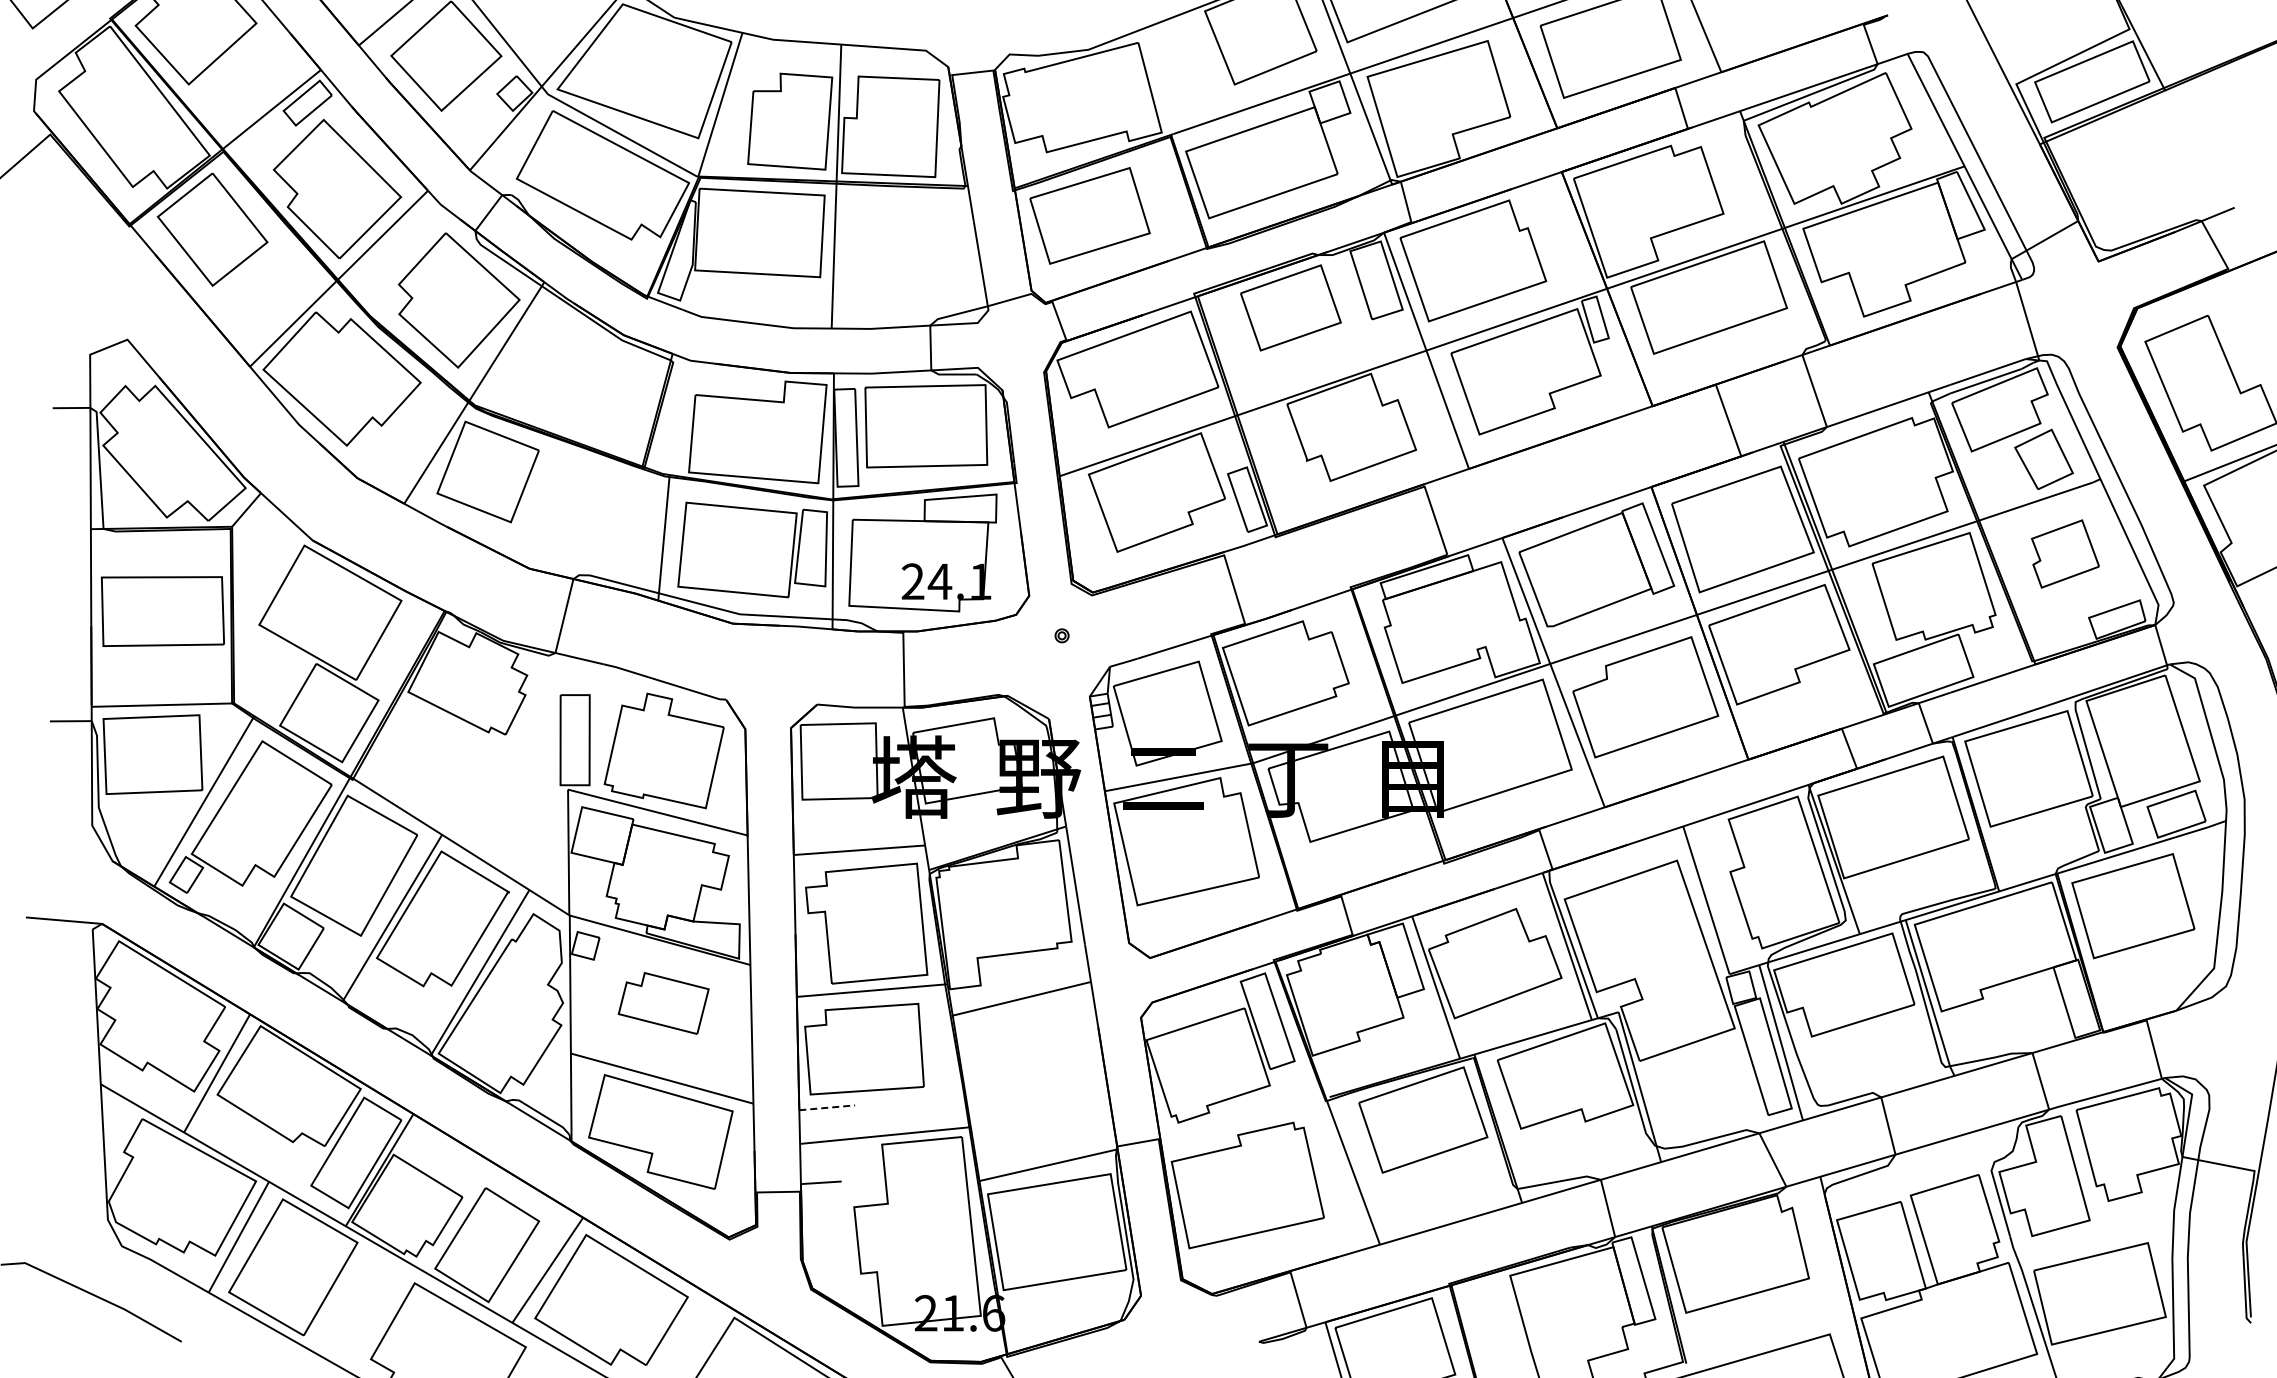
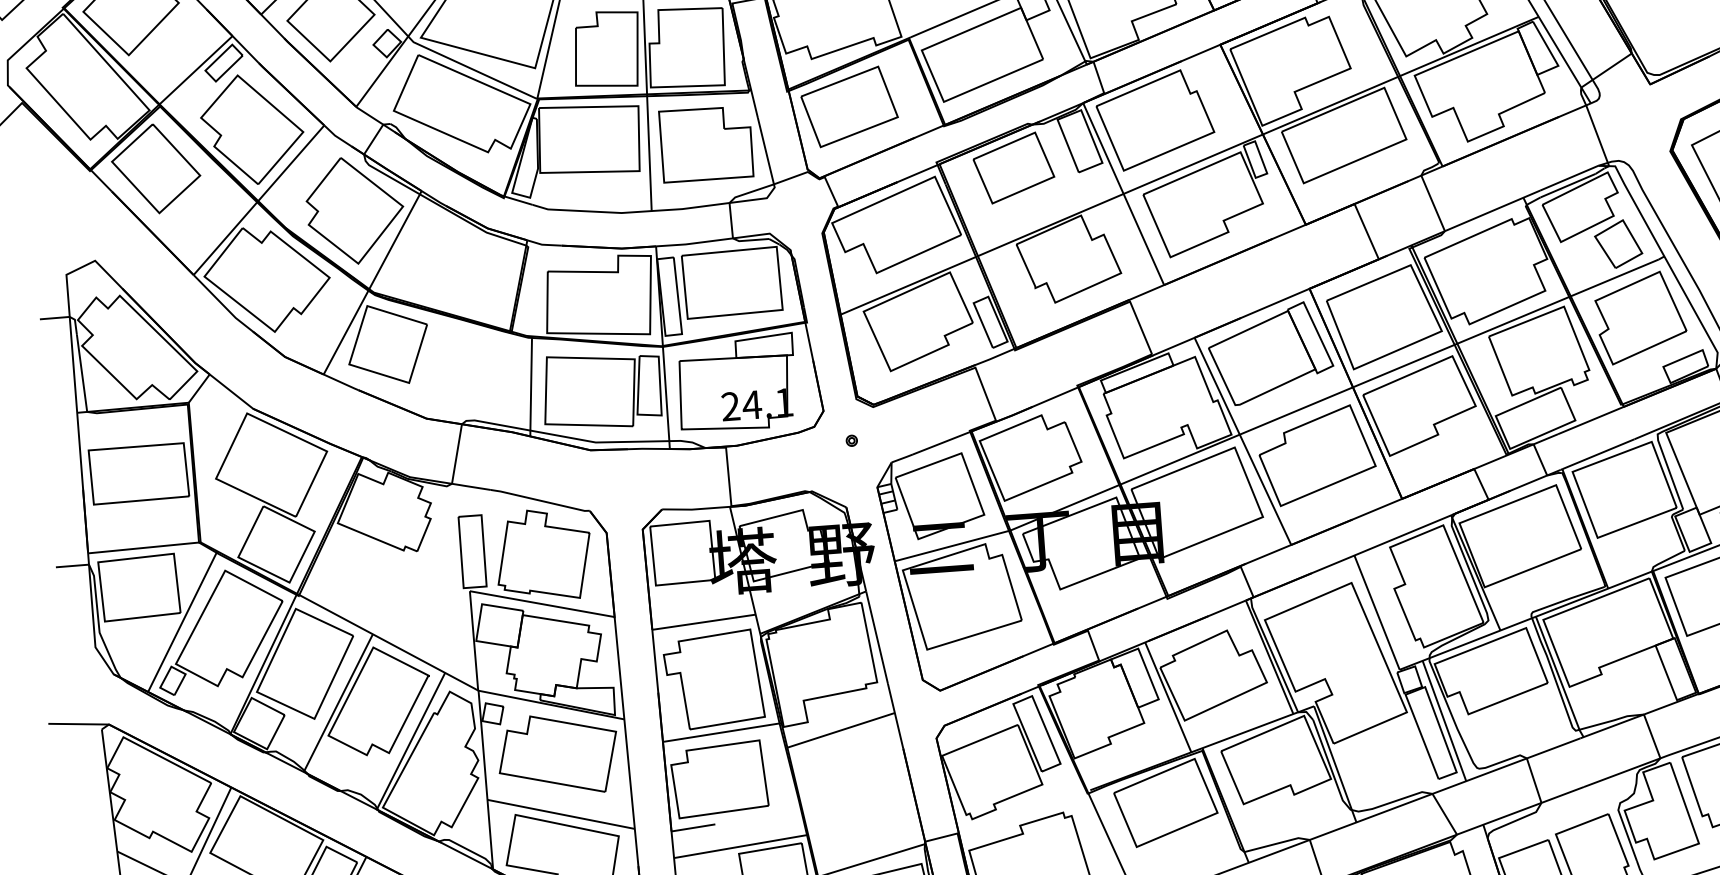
part: (906, 249) -> (706, 144), added
part: (2065, 553) -> (1641, 317), size x1.67
part: (663, 1003) -> (557, 754), size x1.67
line: (827, 1107) -> (693, 827), dashed -> solid

